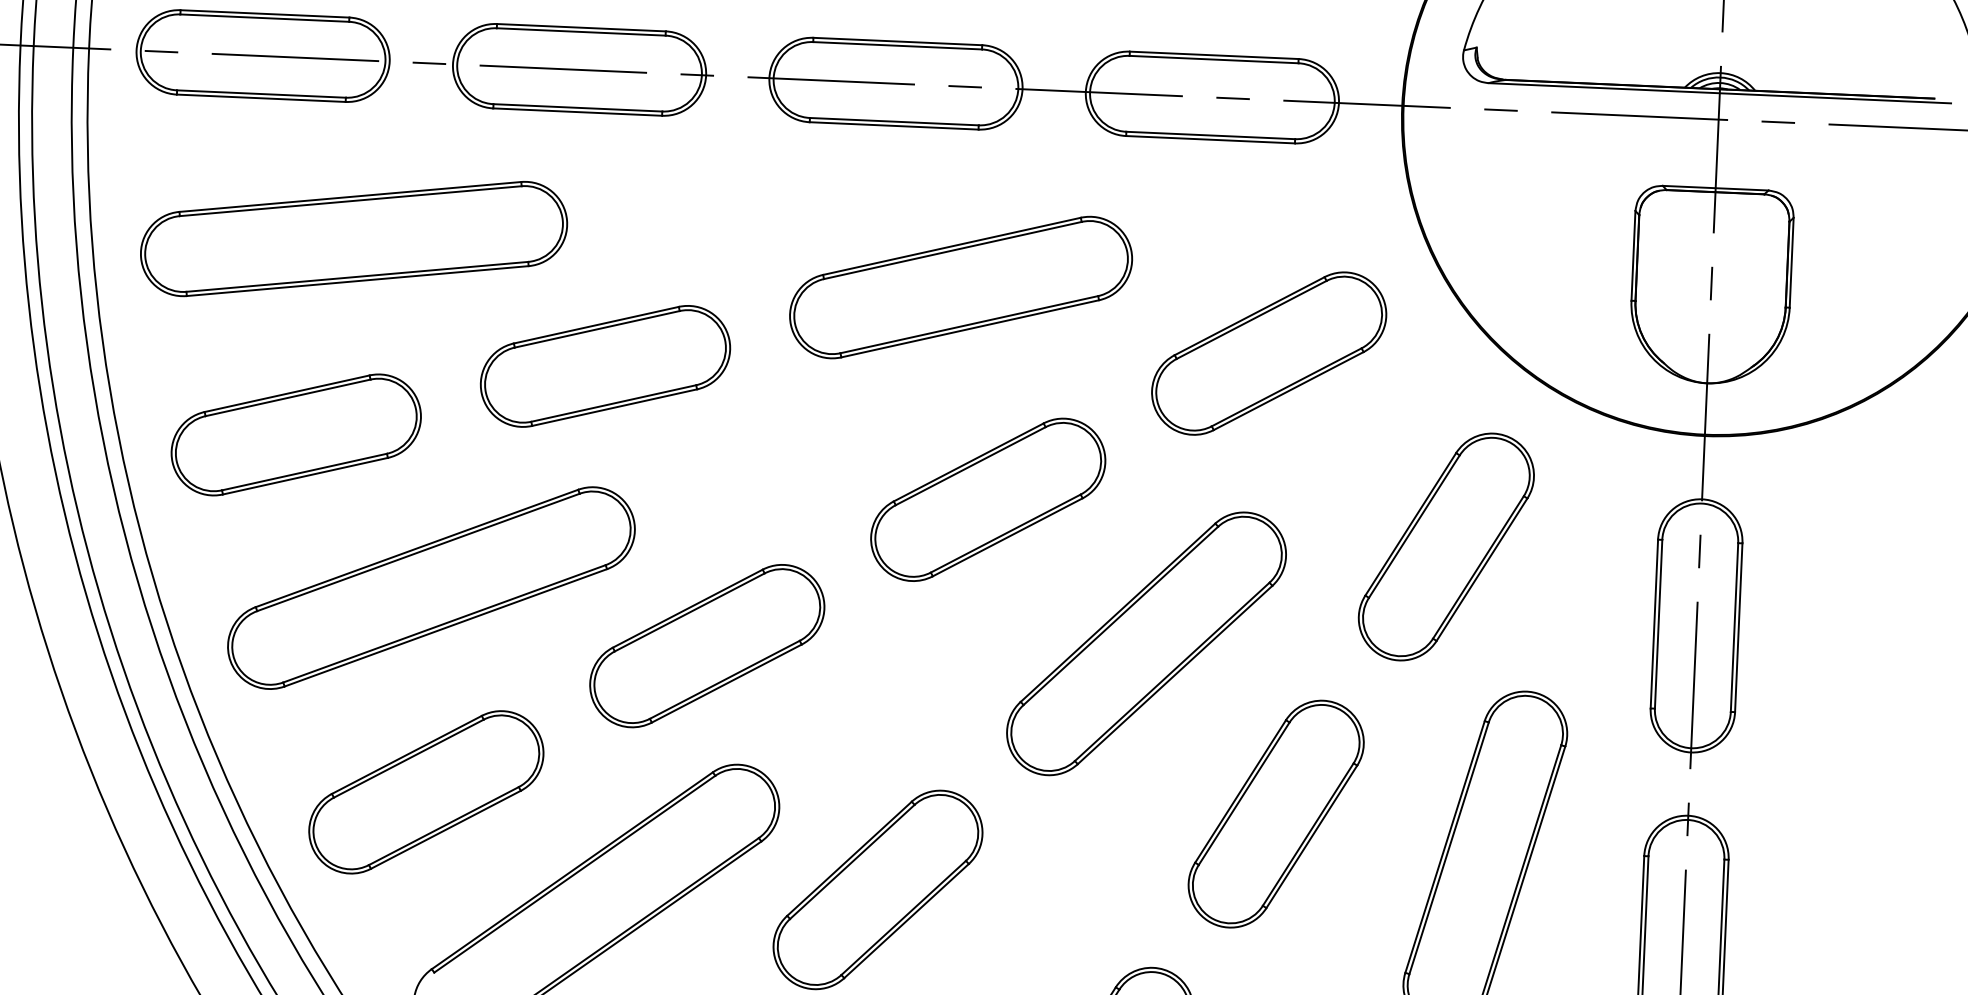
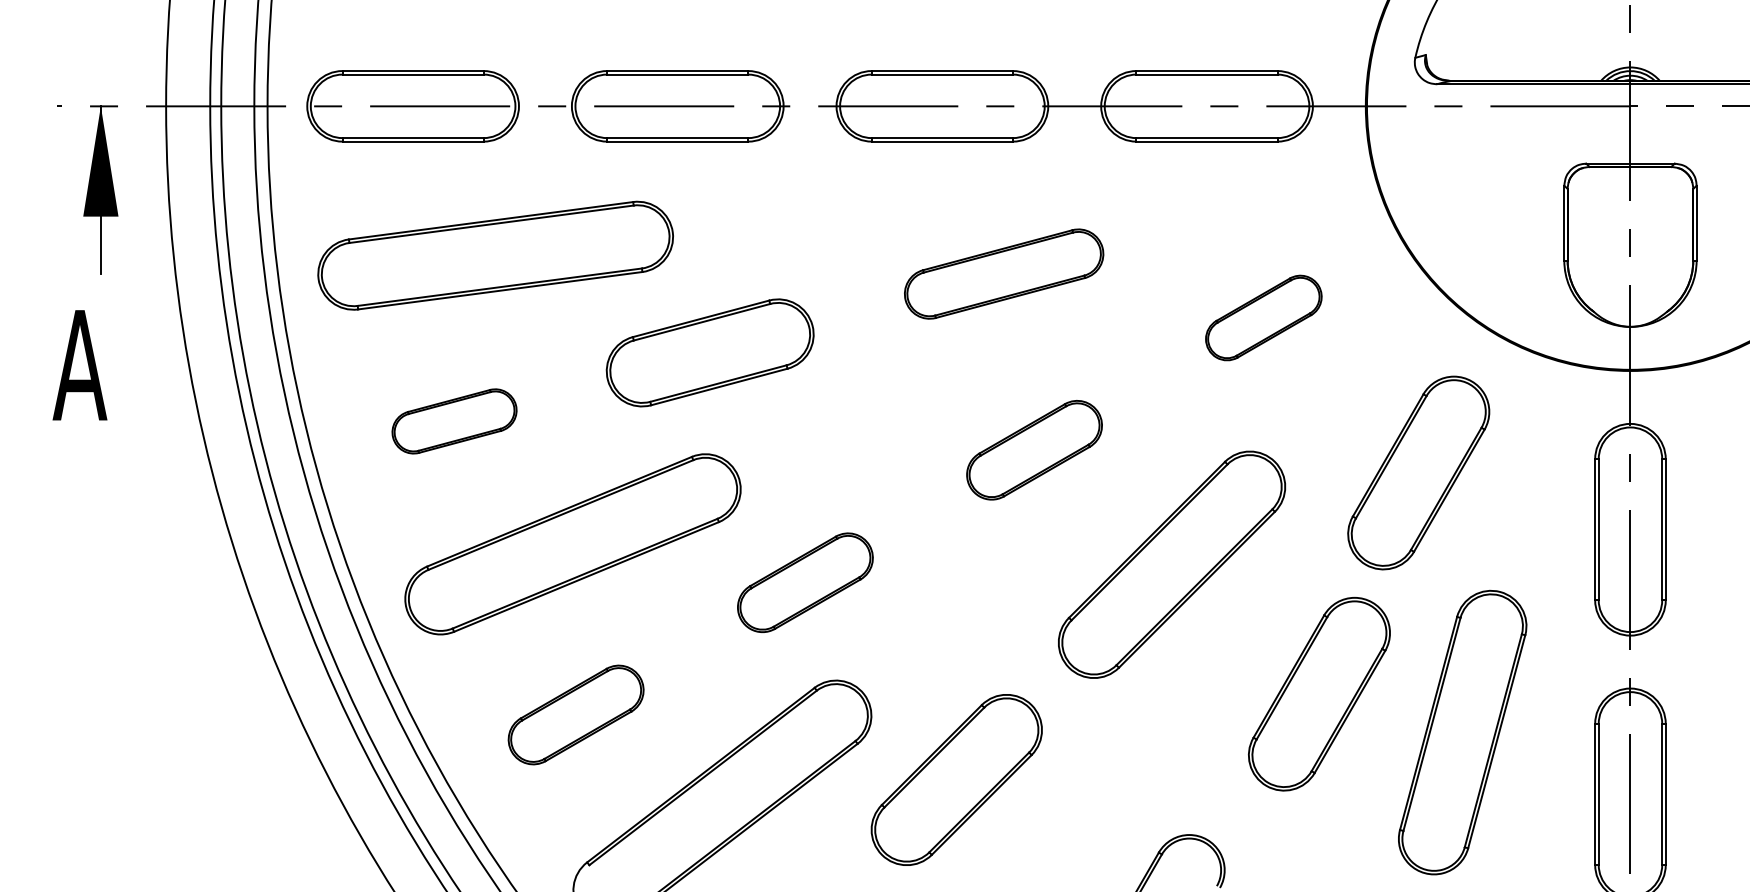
part: (960, 286) -> (1003, 273), size x0.7
part: (1268, 352) -> (1263, 317), size x0.6
part: (296, 435) -> (454, 421), size x0.6
part: (988, 498) -> (1034, 449), size x0.7
part: (707, 645) -> (805, 582), size x0.7
part: (425, 791) -> (575, 714), size x0.7
part: (1276, 813) -> (1319, 693), moved

